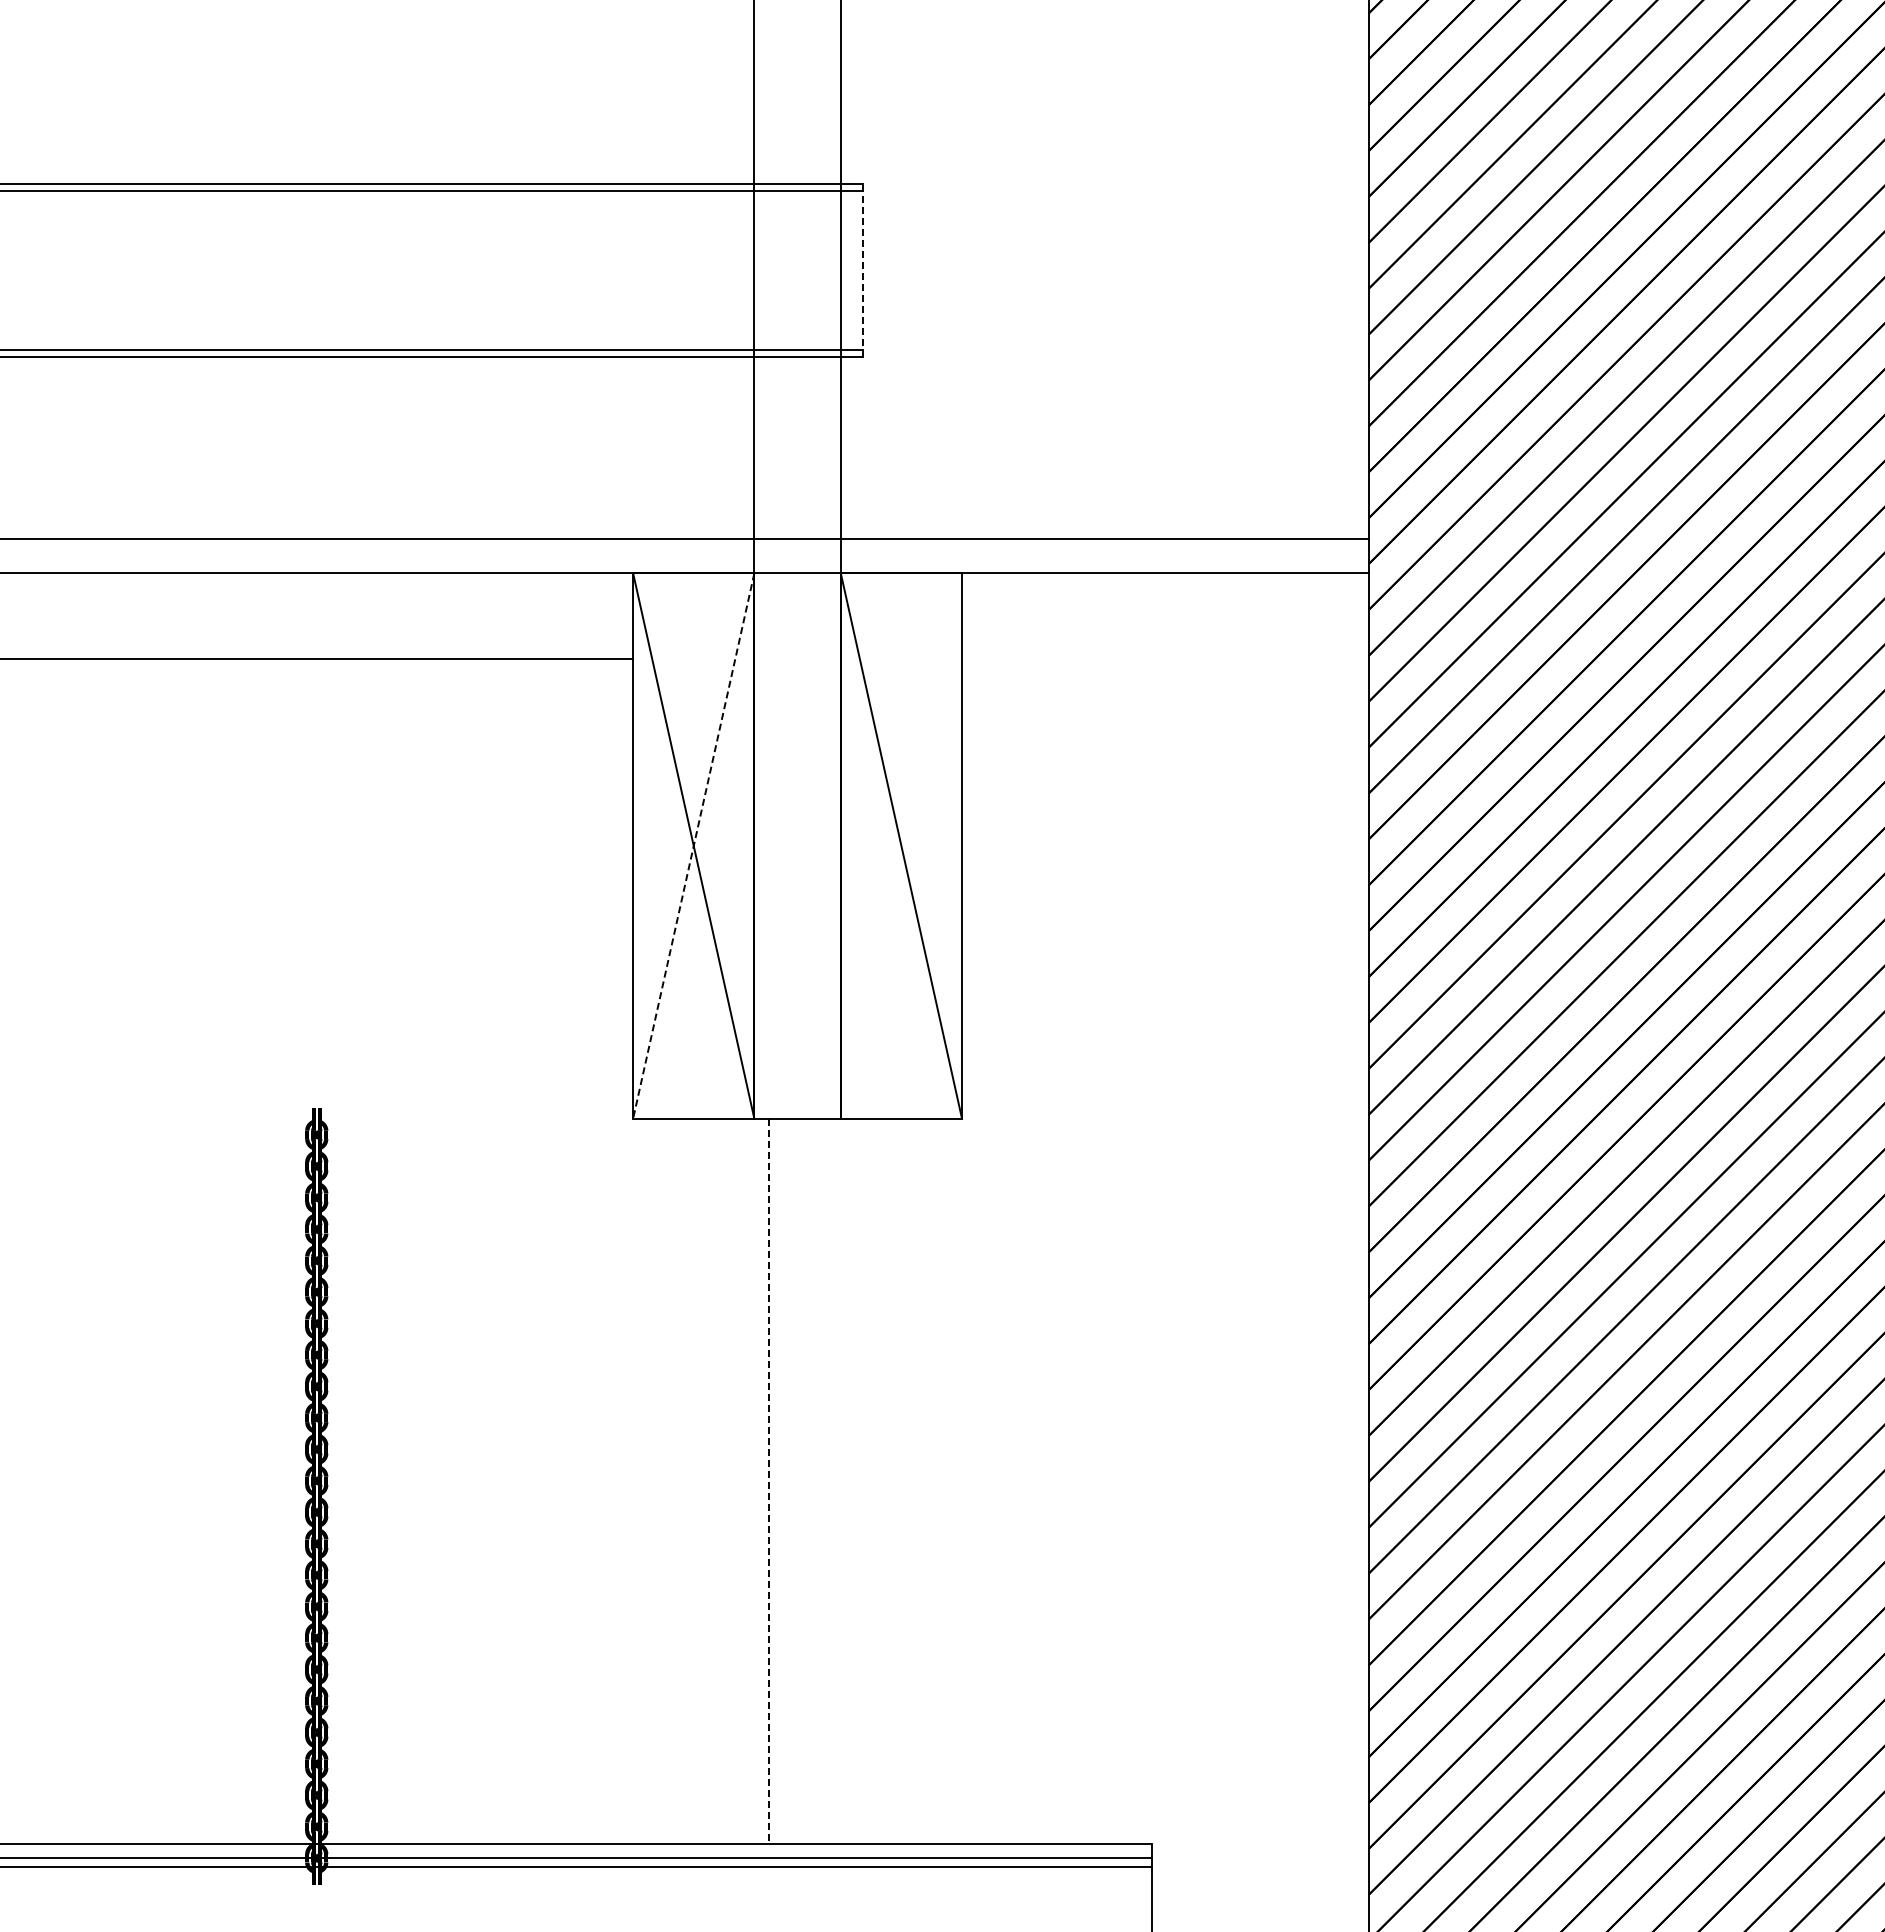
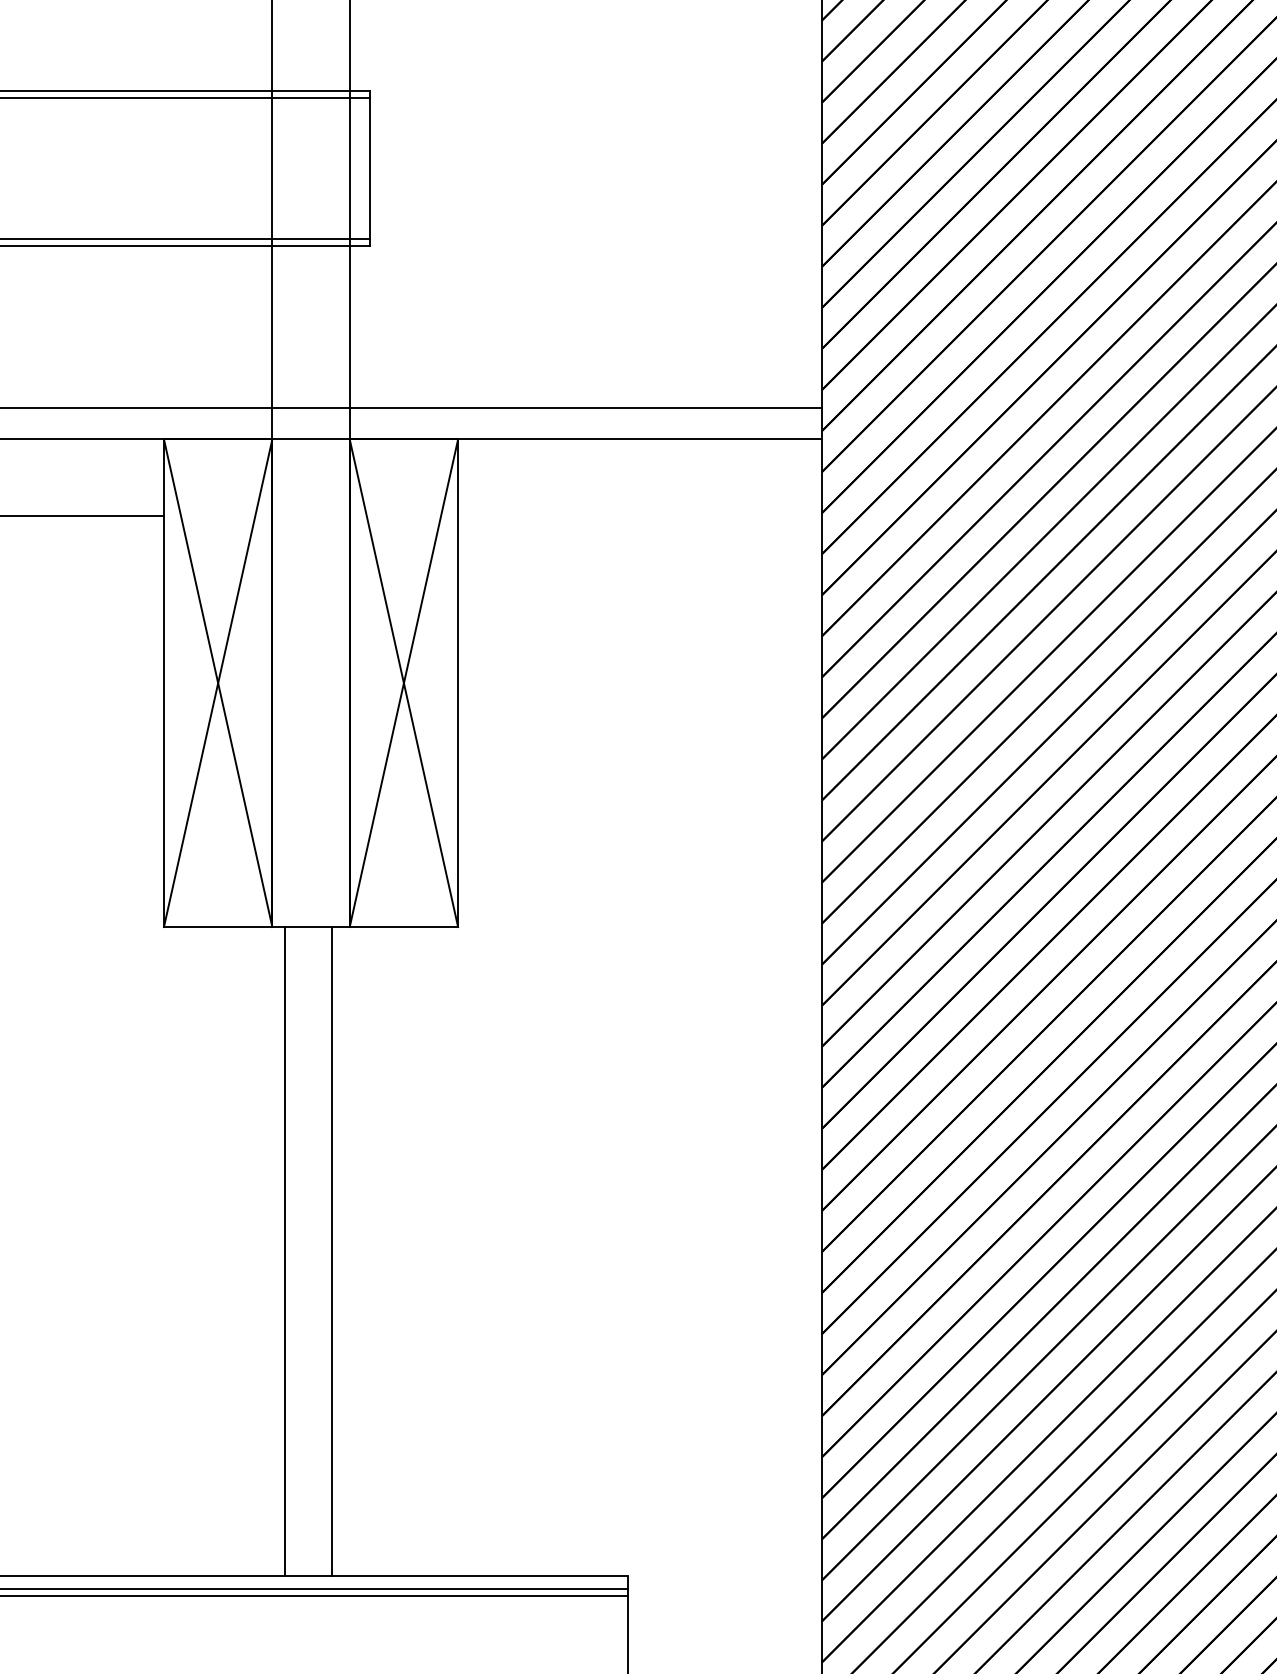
line: (863, 270) -> (370, 168), dashed -> solid
line: (901, 845) -> (403, 682), added
line: (693, 846) -> (217, 683), dashed -> solid
line: (820, 1480) -> (331, 1250), added
line: (768, 1481) -> (285, 1251), dashed -> solid

